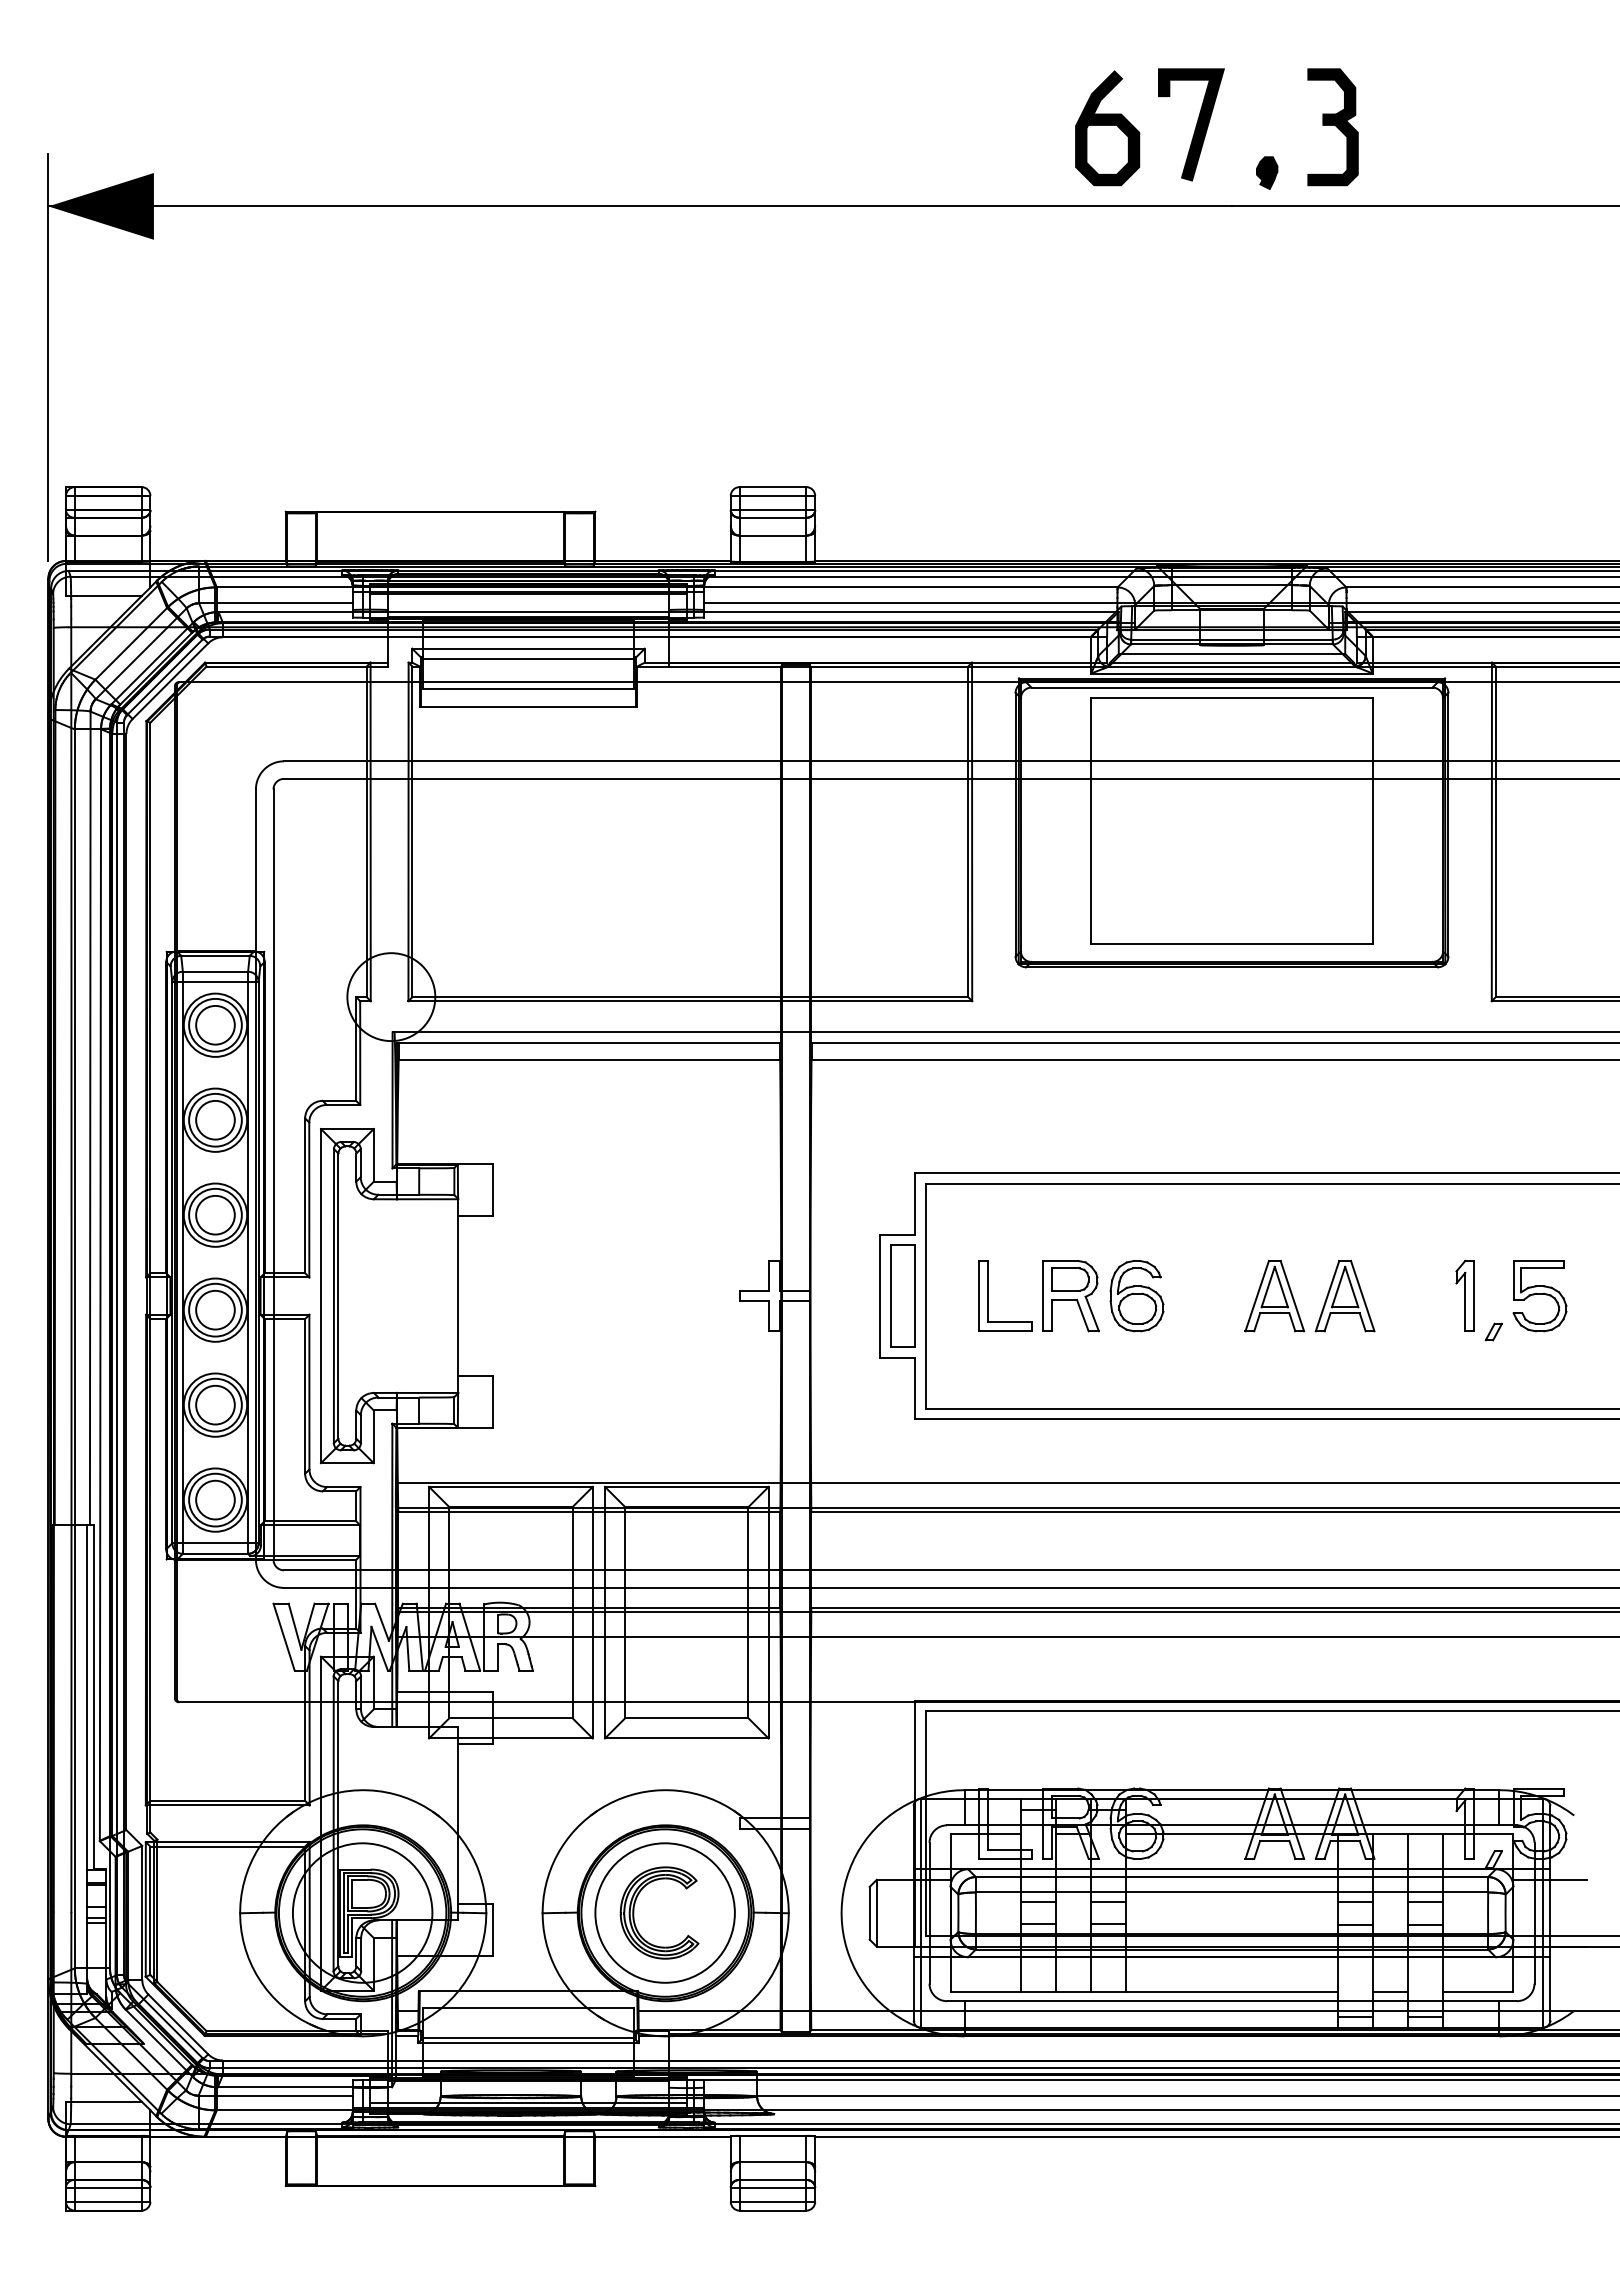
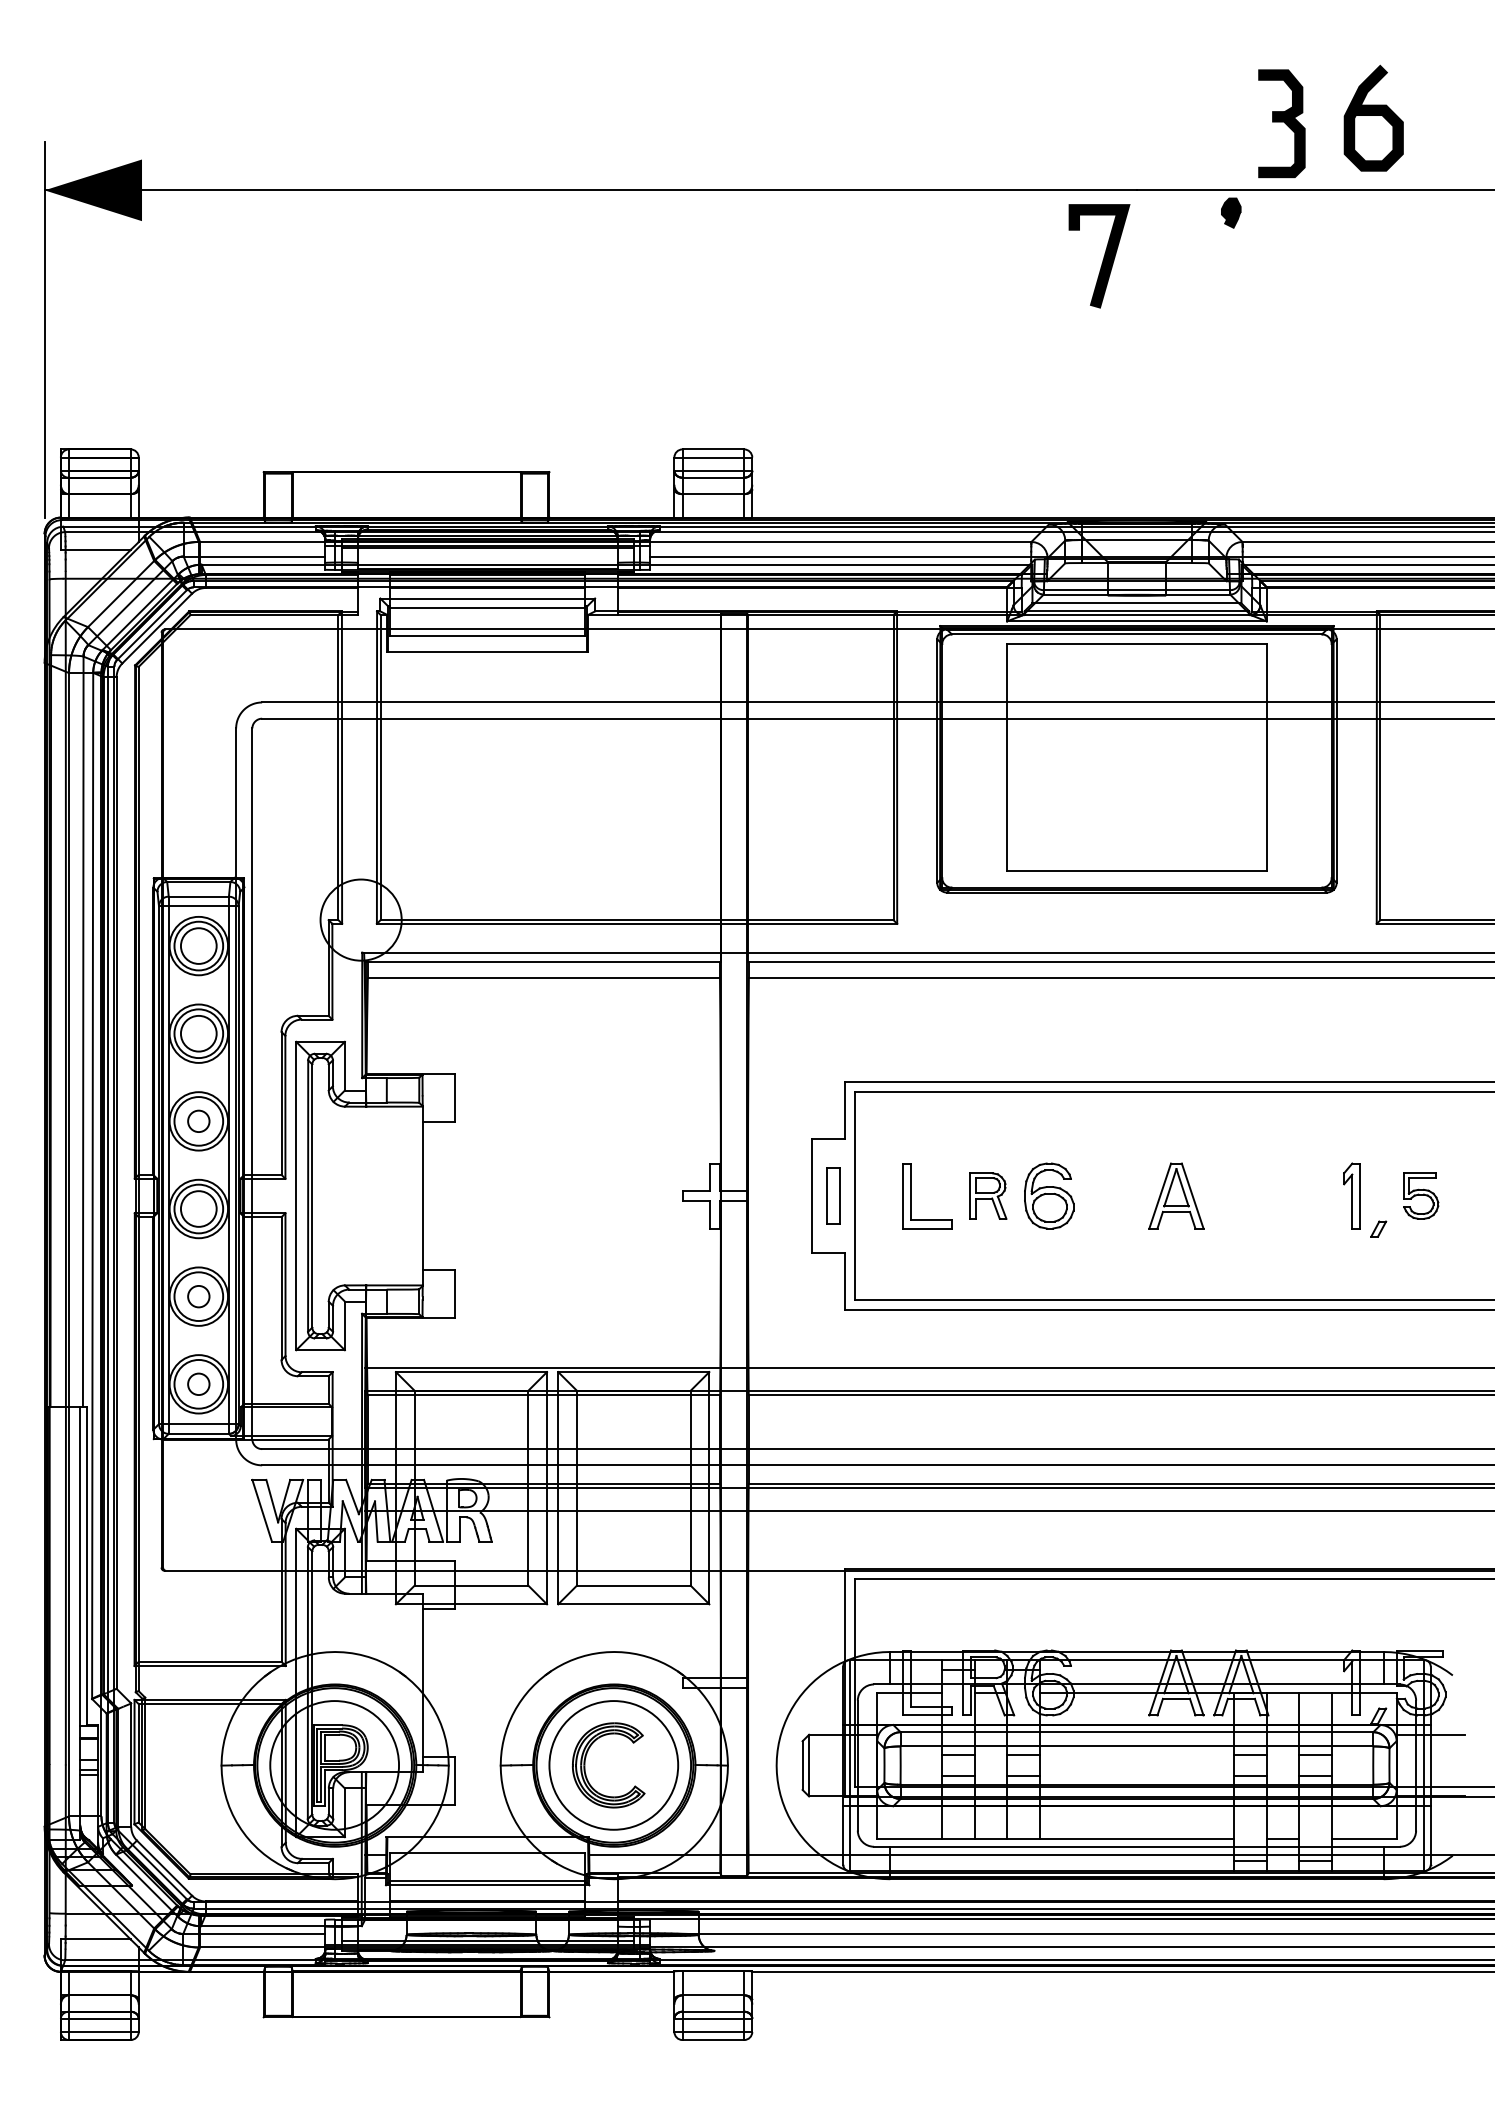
curve: (1107, 125) -> (1373, 115), moved
line: (1195, 126) -> (1103, 257), moved
part: (1332, 127) -> (1281, 123), moved
part: (1267, 172) -> (1231, 212), moved
circle: (215, 1214) -> (198, 1120), size x0.6
part: (902, 1295) -> (832, 1195), size x0.6
part: (1070, 1296) -> (987, 1196), size x0.7
part: (1344, 1296) -> (1240, 1196), removed
part: (1539, 1296) -> (1420, 1196), size x0.7
circle: (215, 1404) -> (198, 1296), size x0.6
circle: (215, 1499) -> (198, 1383), size x0.6

